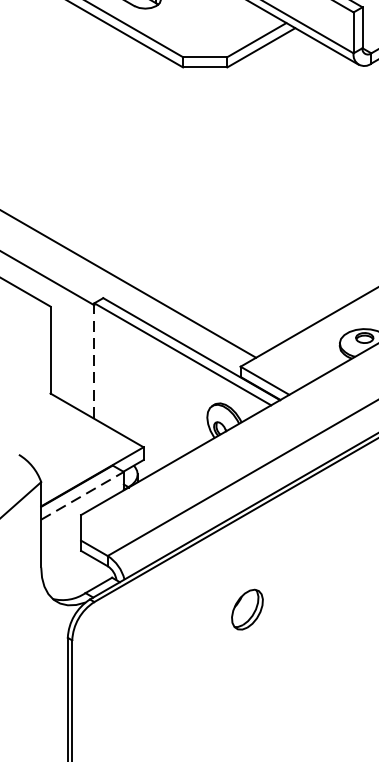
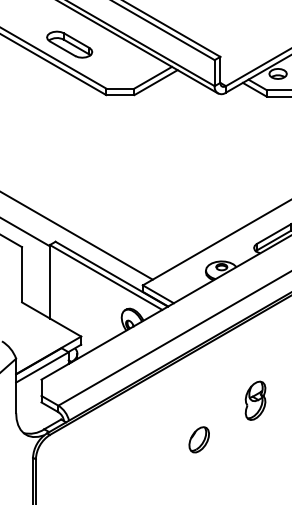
line: (93, 360) -> (49, 281), dashed -> solid
line: (82, 495) -> (42, 367), dashed -> solid
part: (246, 609) -> (198, 439), moved

